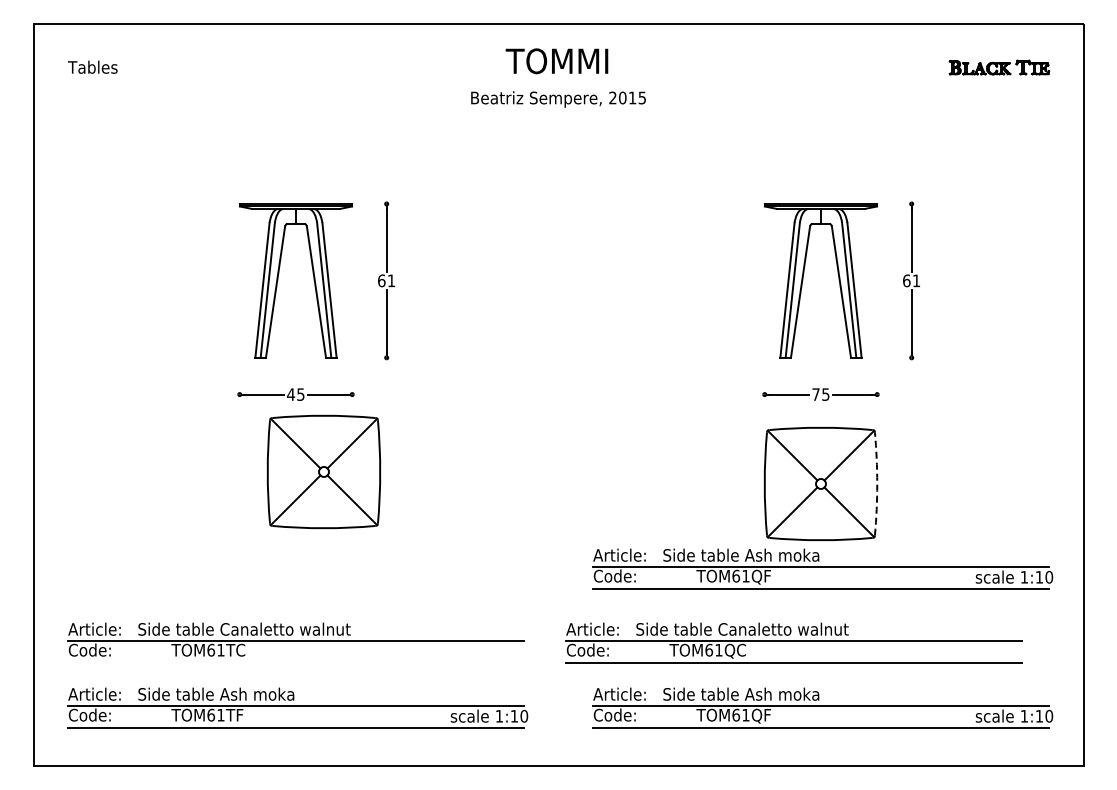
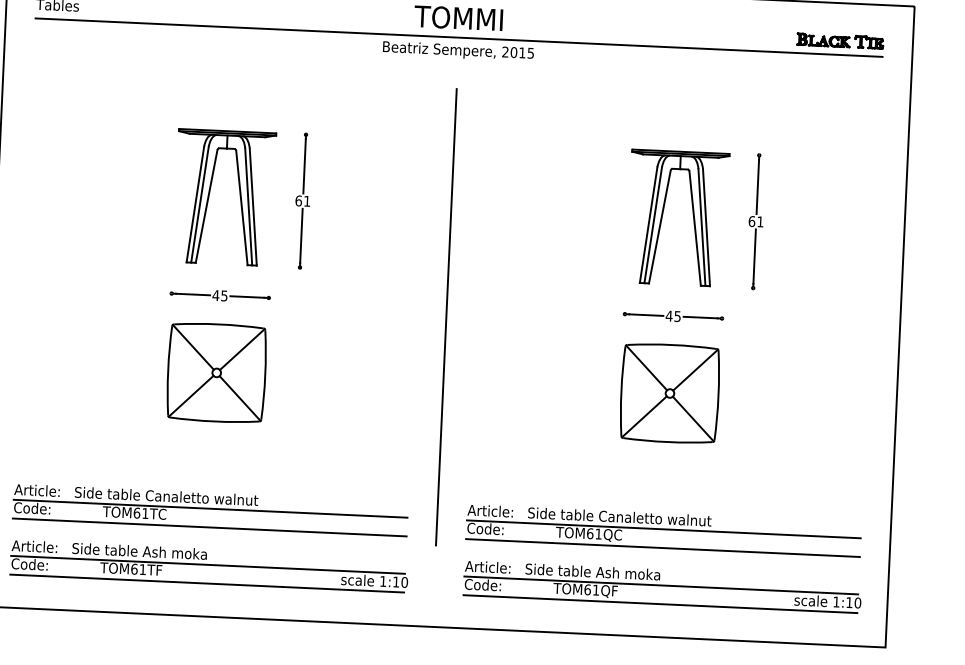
line: (558, 83) -> (459, 37), added
text: (816, 394) -> (669, 316), 75 -> 45
line: (558, 407) -> (446, 317), added
part: (323, 471) -> (216, 372), moved
arc: (877, 483) -> (718, 395), dashed -> solid
part: (822, 568) -> (667, 466), removed
part: (793, 642) -> (663, 530), moved
line: (295, 662) -> (209, 527), added

